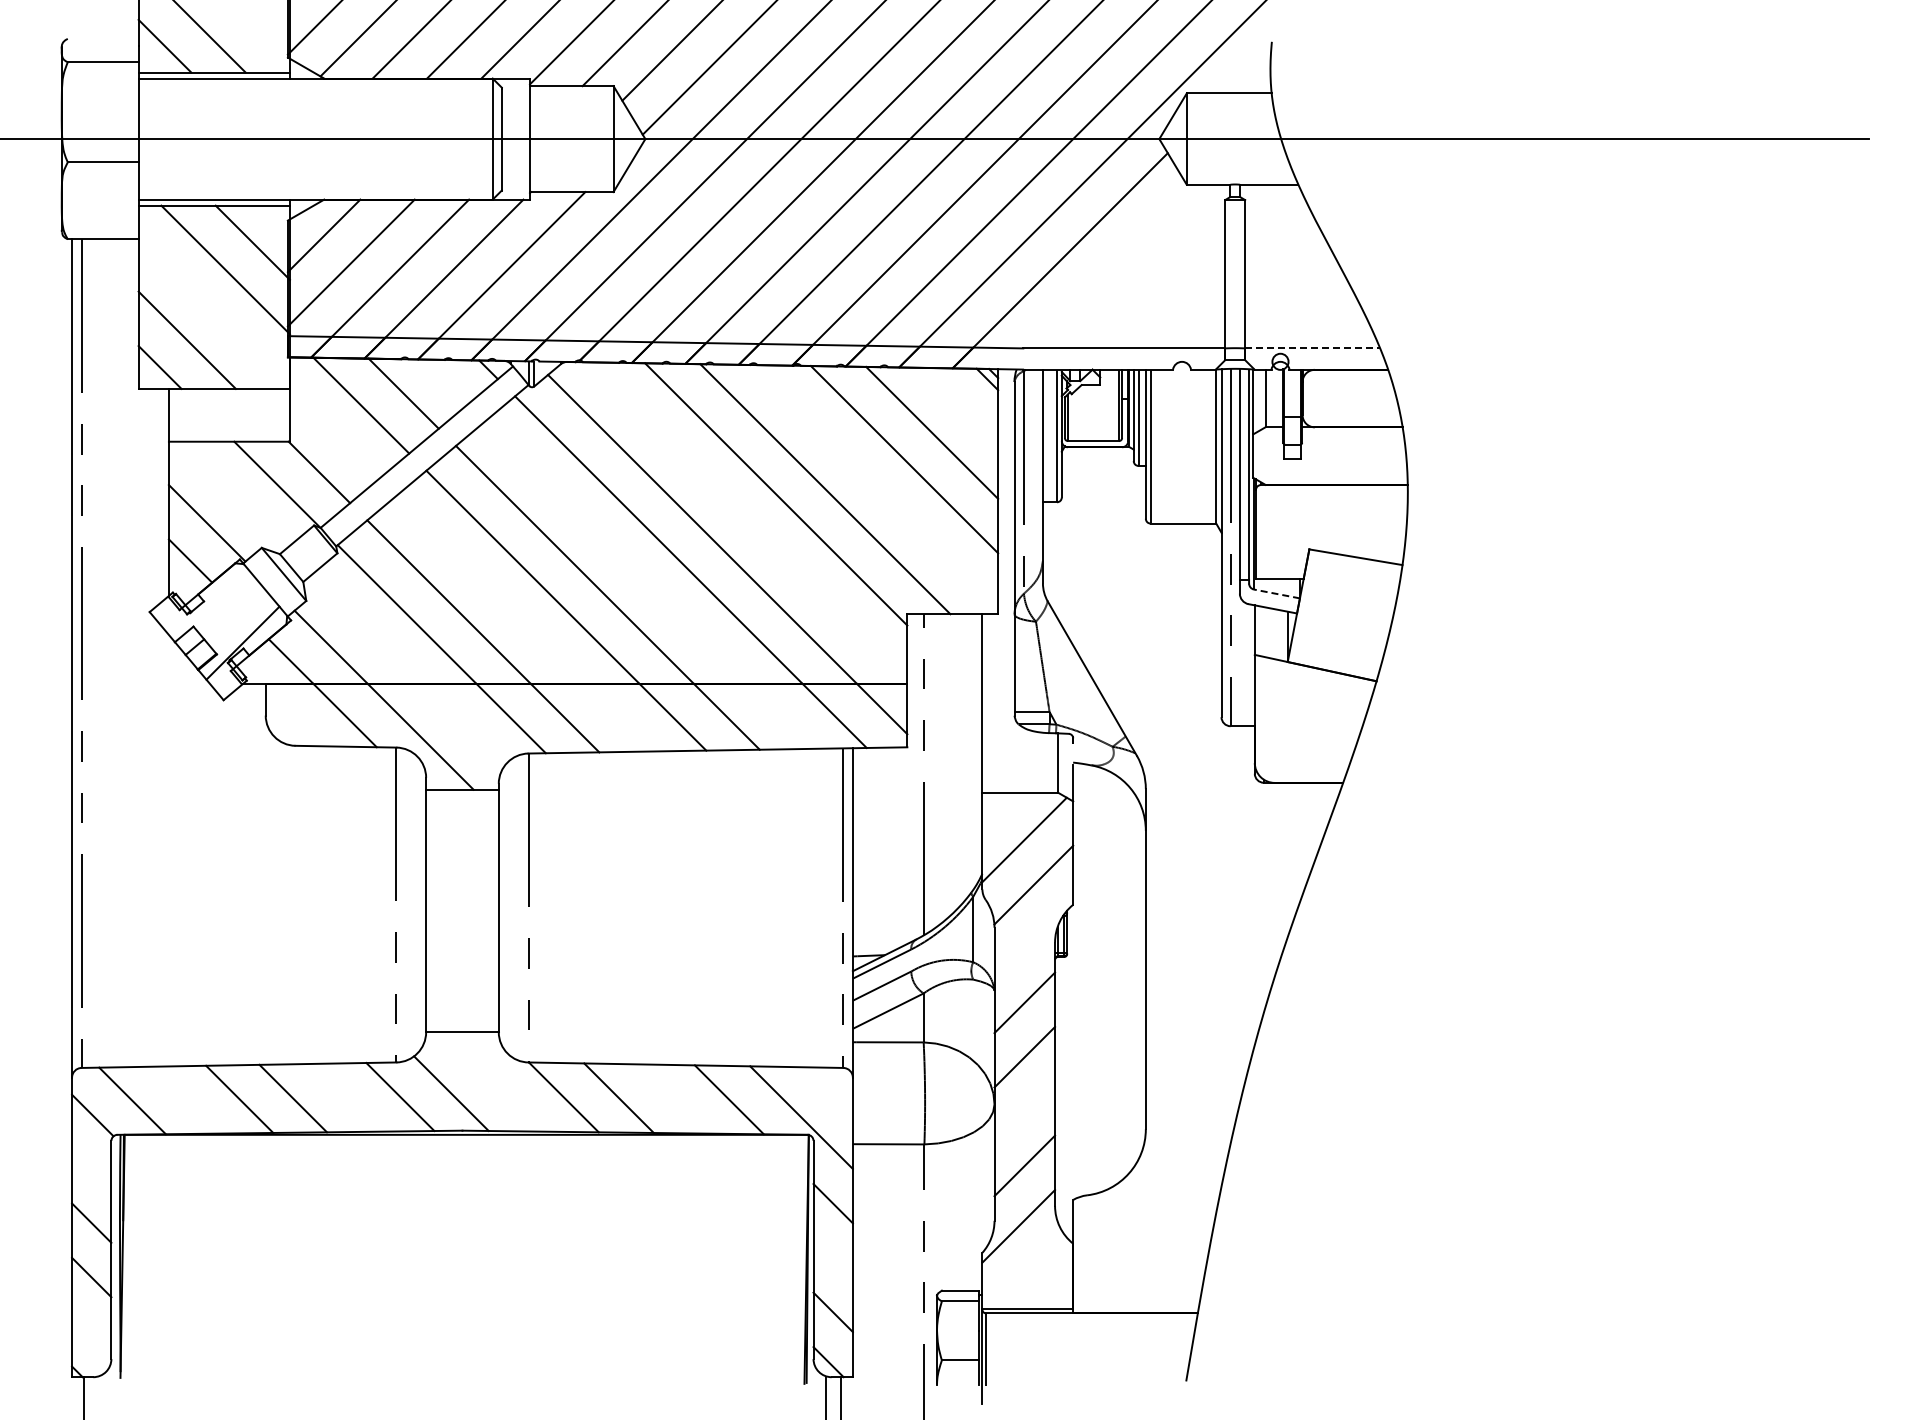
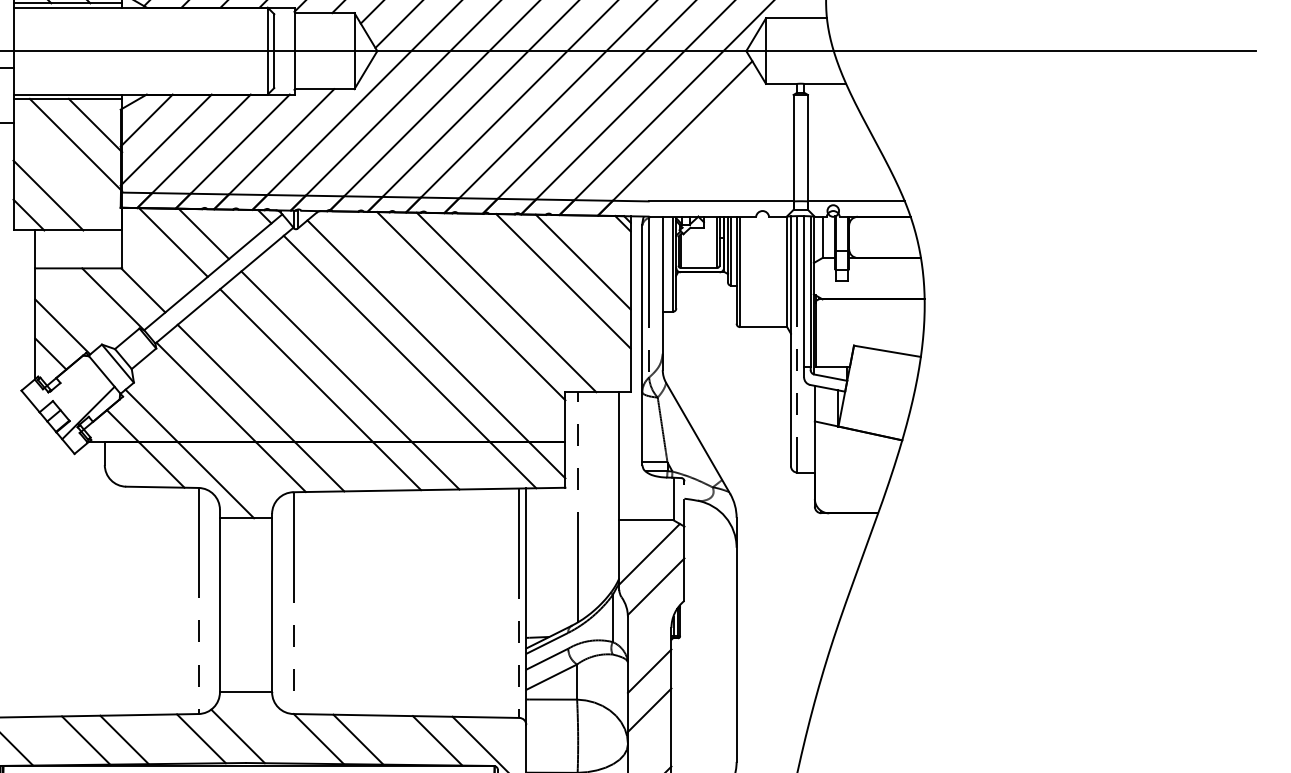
line: (1312, 348) -> (856, 201), dashed -> solid
line: (1276, 593) -> (830, 377), dashed -> solid

